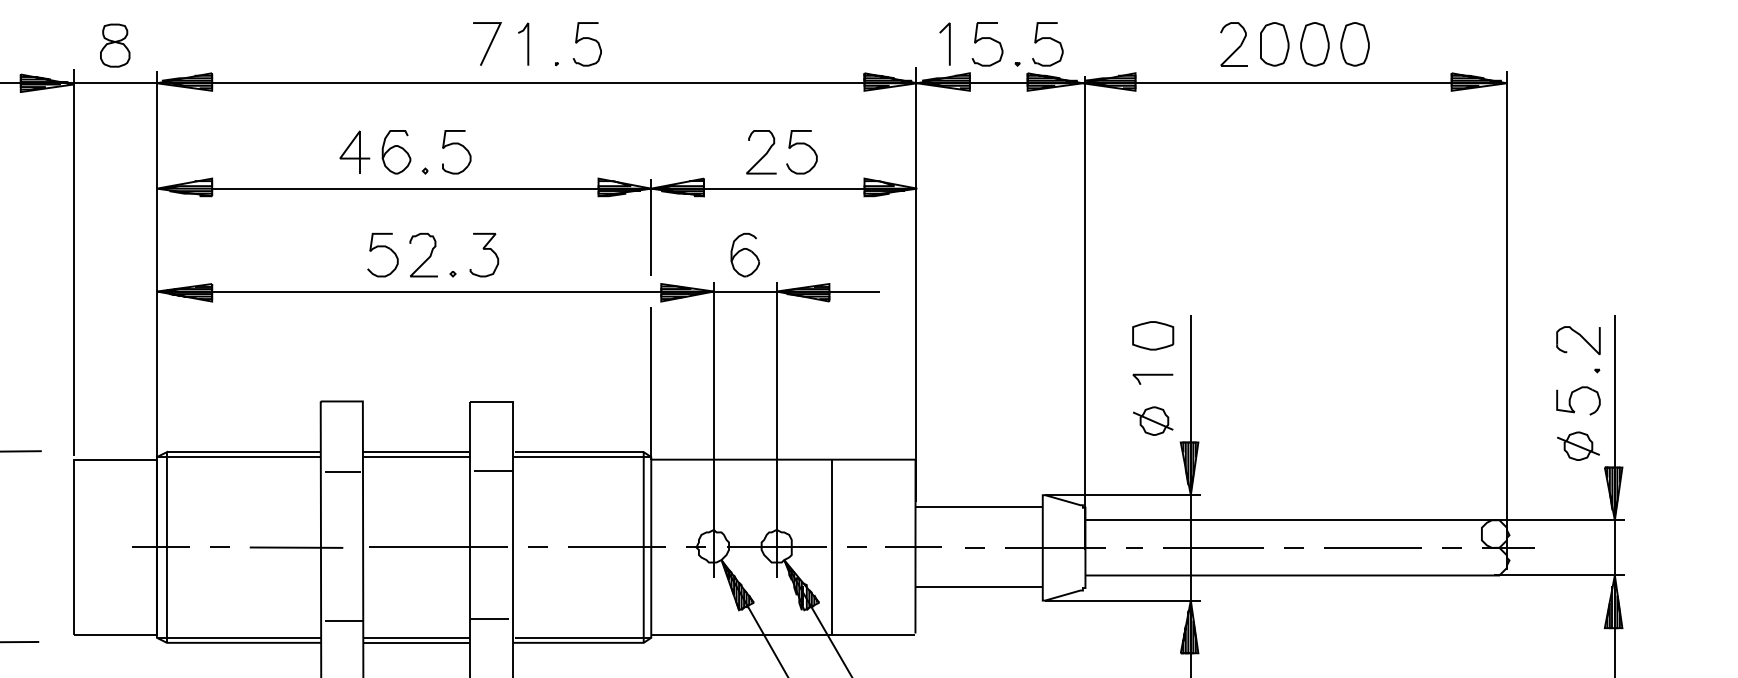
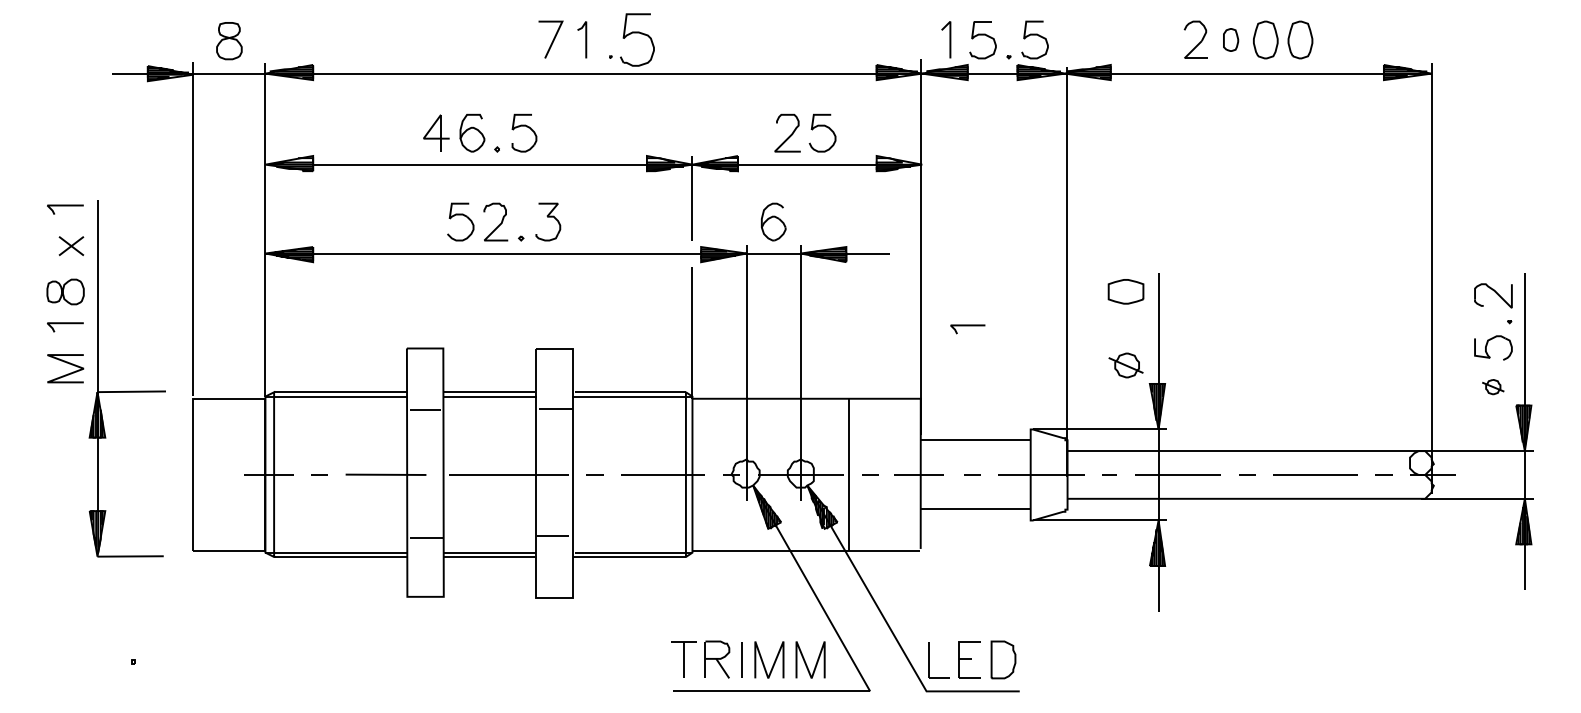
part: (586, 43) -> (636, 39), size x1.4
part: (1274, 43) -> (1230, 39), size x0.6
line: (1152, 376) -> (967, 326), moved
part: (1577, 445) -> (1492, 386), size x0.6

